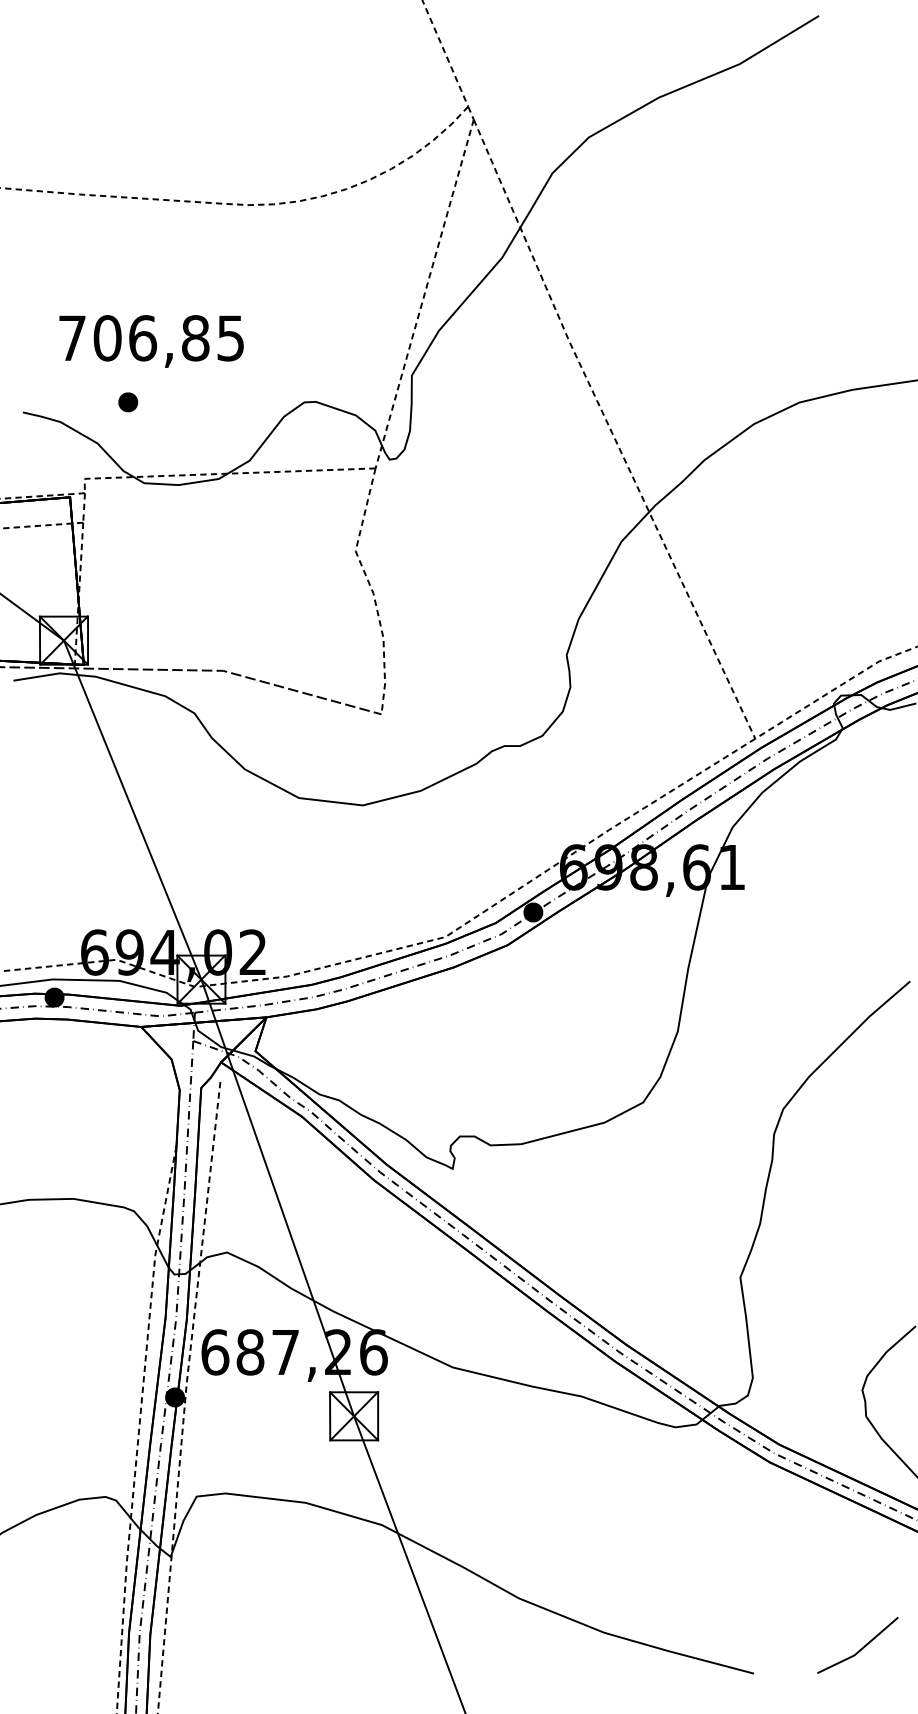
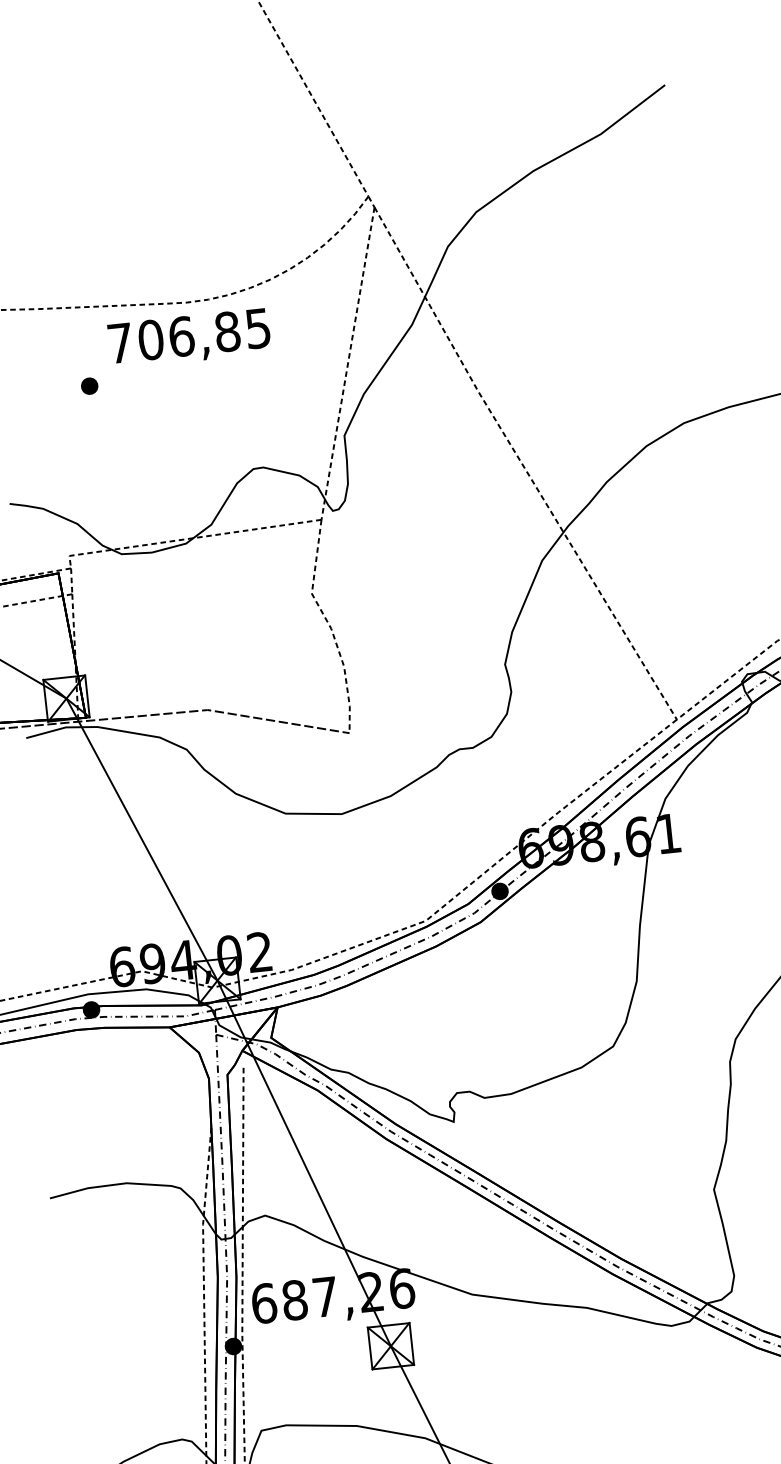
text: (151, 341) -> (189, 338), moved
part: (128, 402) -> (89, 386), moved

